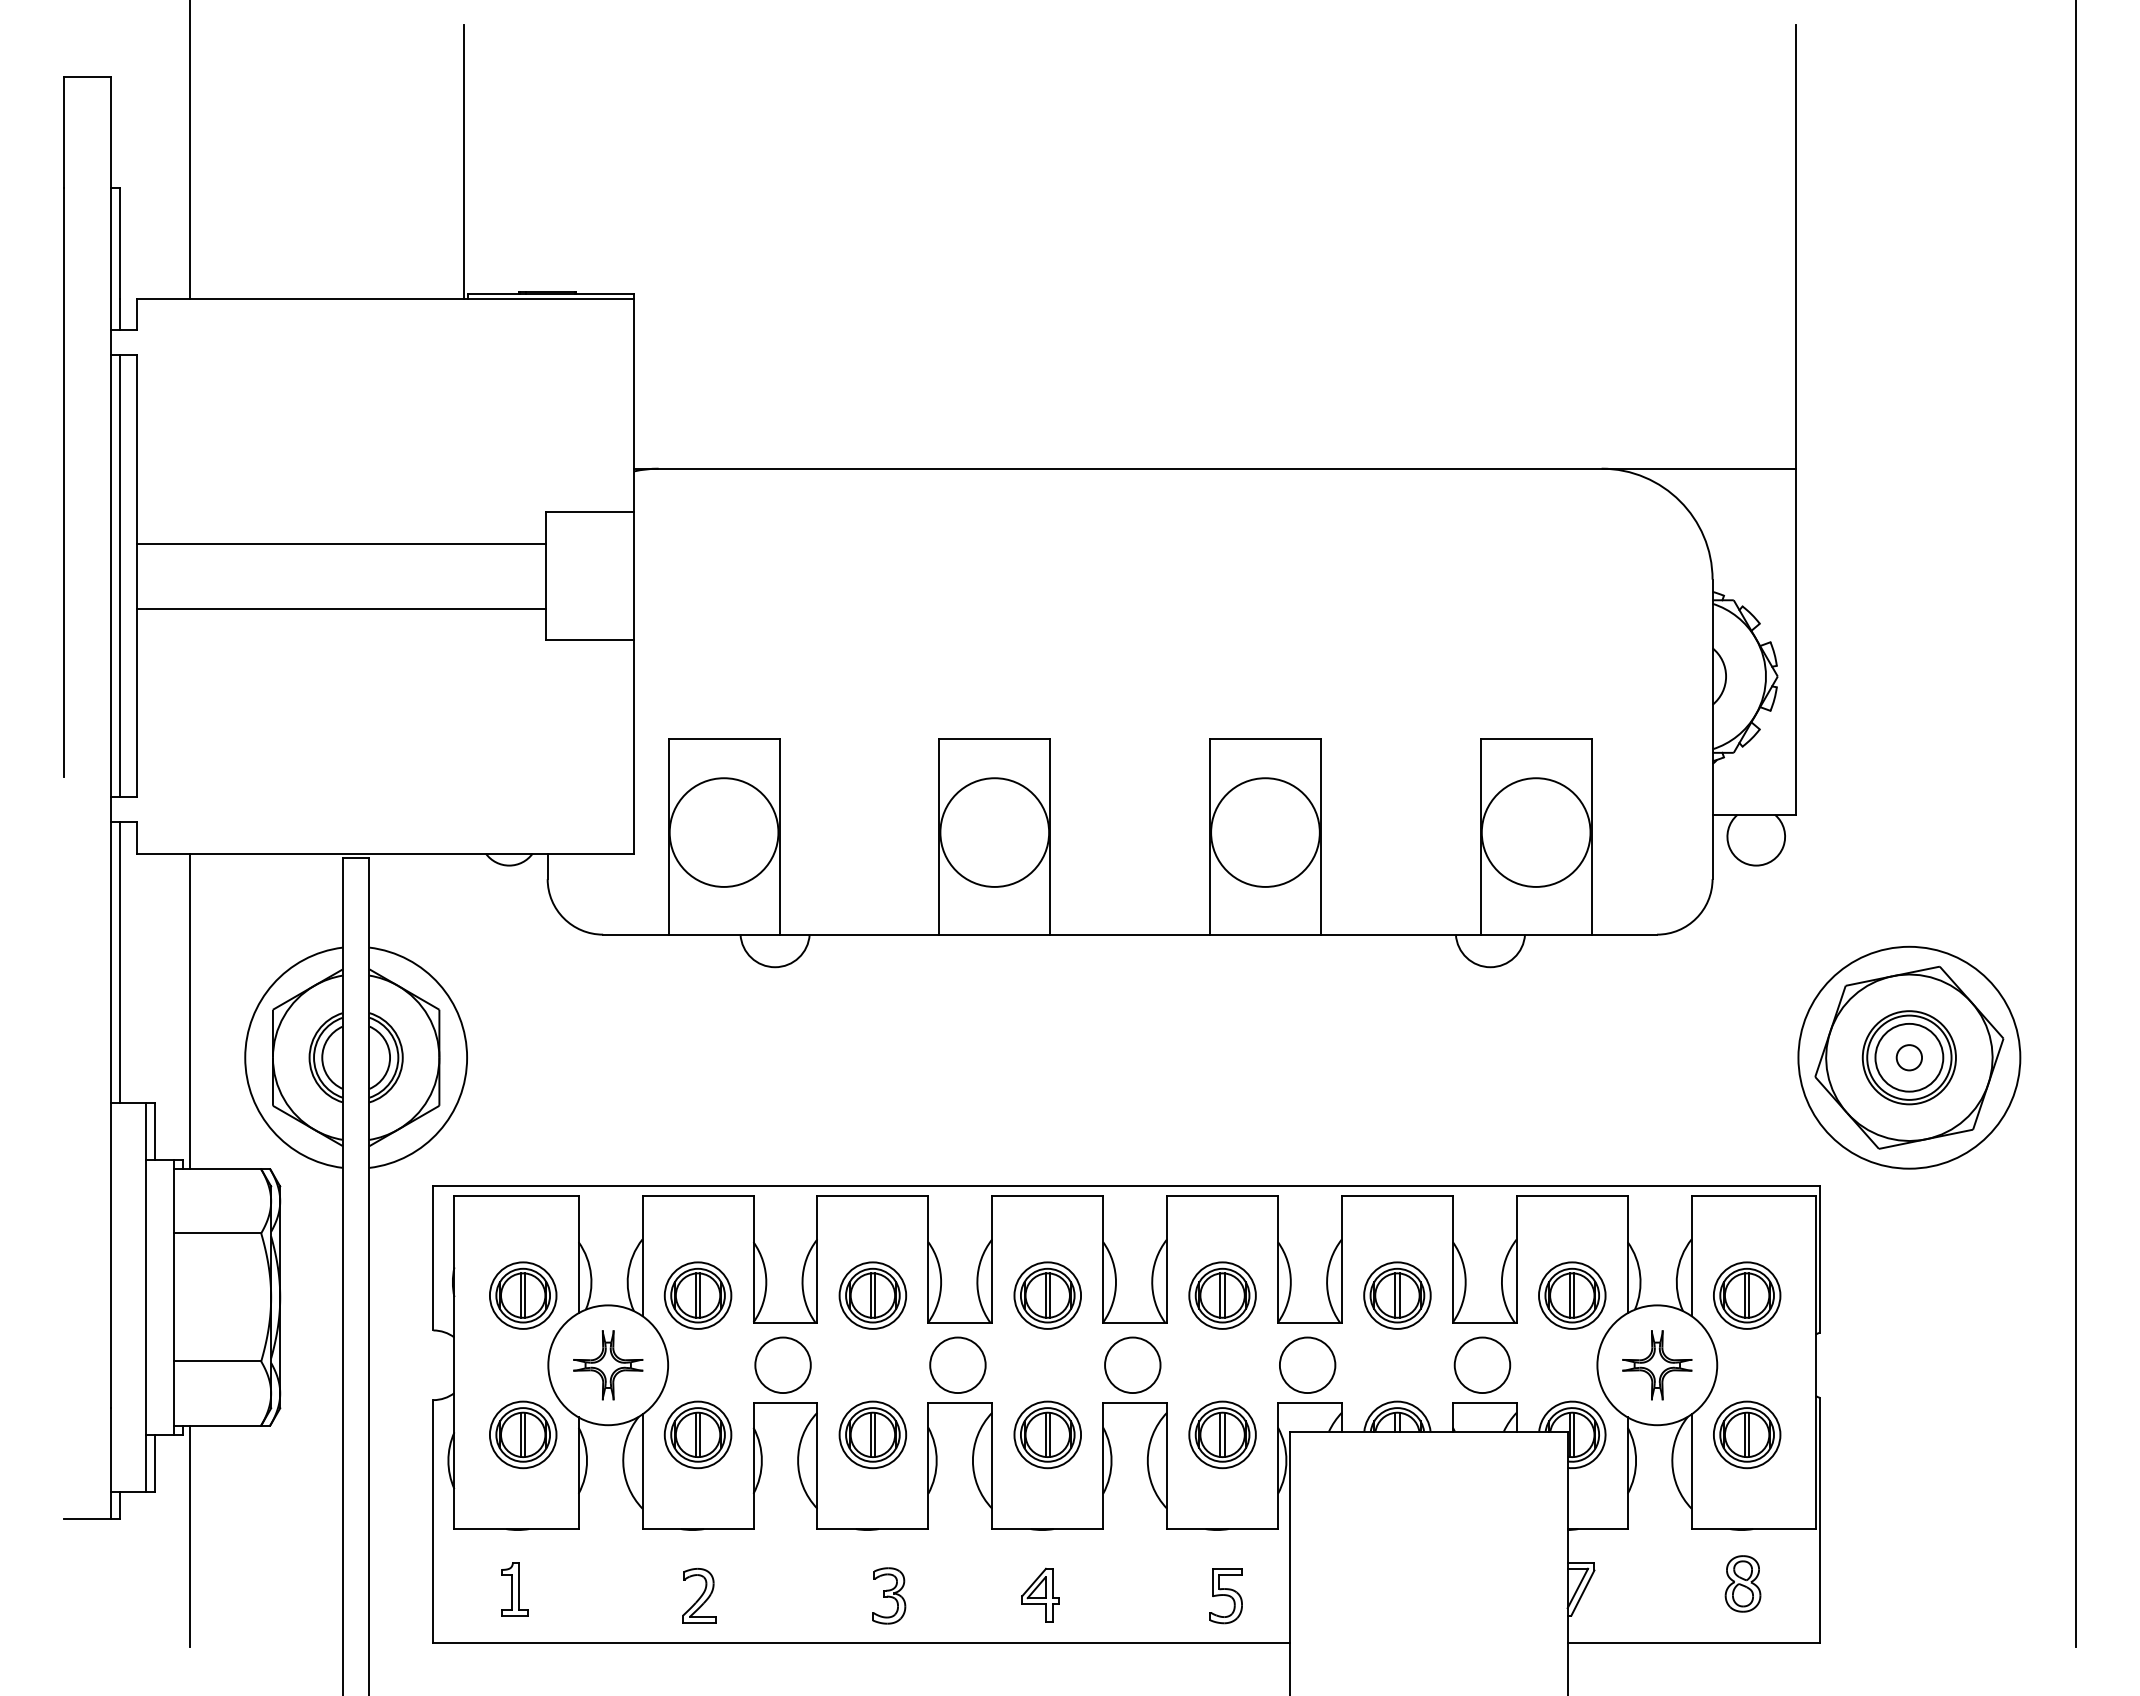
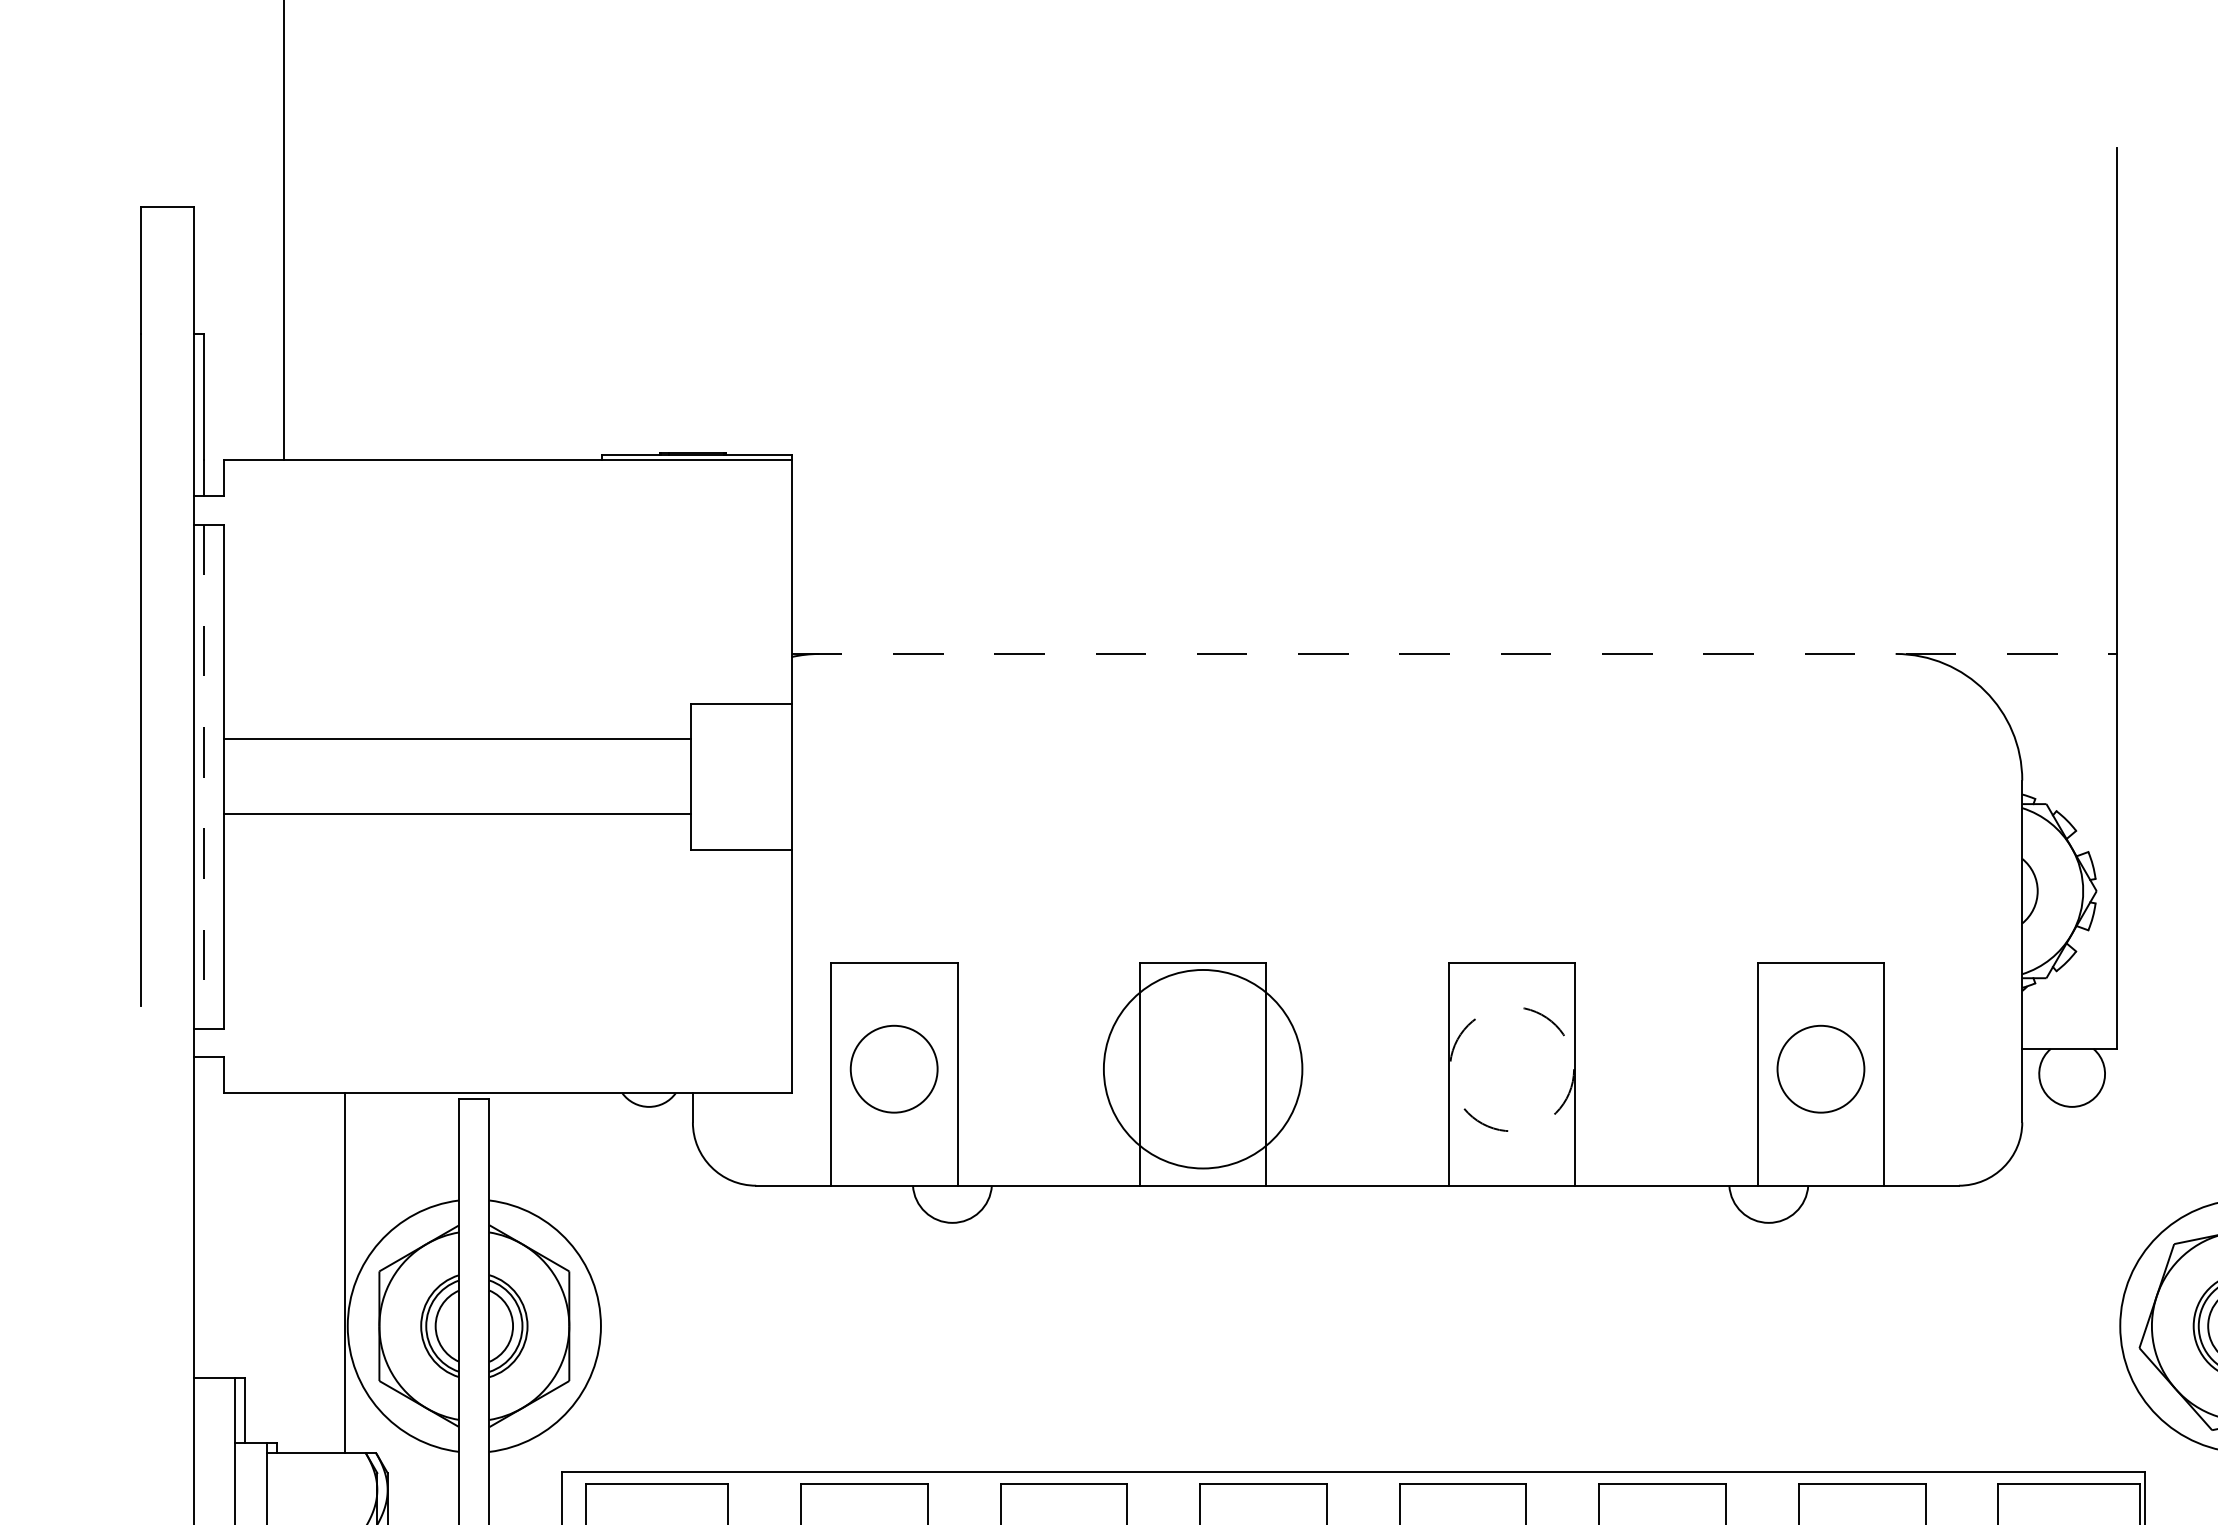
line: (464, 161) -> (597, 303), removed
line: (1215, 468) -> (1455, 653), solid -> dashed
line: (119, 576) -> (204, 776), solid -> dashed
circle: (723, 832) -> (893, 1069), size x0.7
circle: (994, 832) -> (1202, 1069), size x1.6
circle: (1265, 832) -> (1512, 1069), solid -> dashed
circle: (1535, 832) -> (1820, 1069), size x0.7
line: (119, 962) -> (204, 1217), removed
line: (189, 1011) -> (344, 1273), moved

